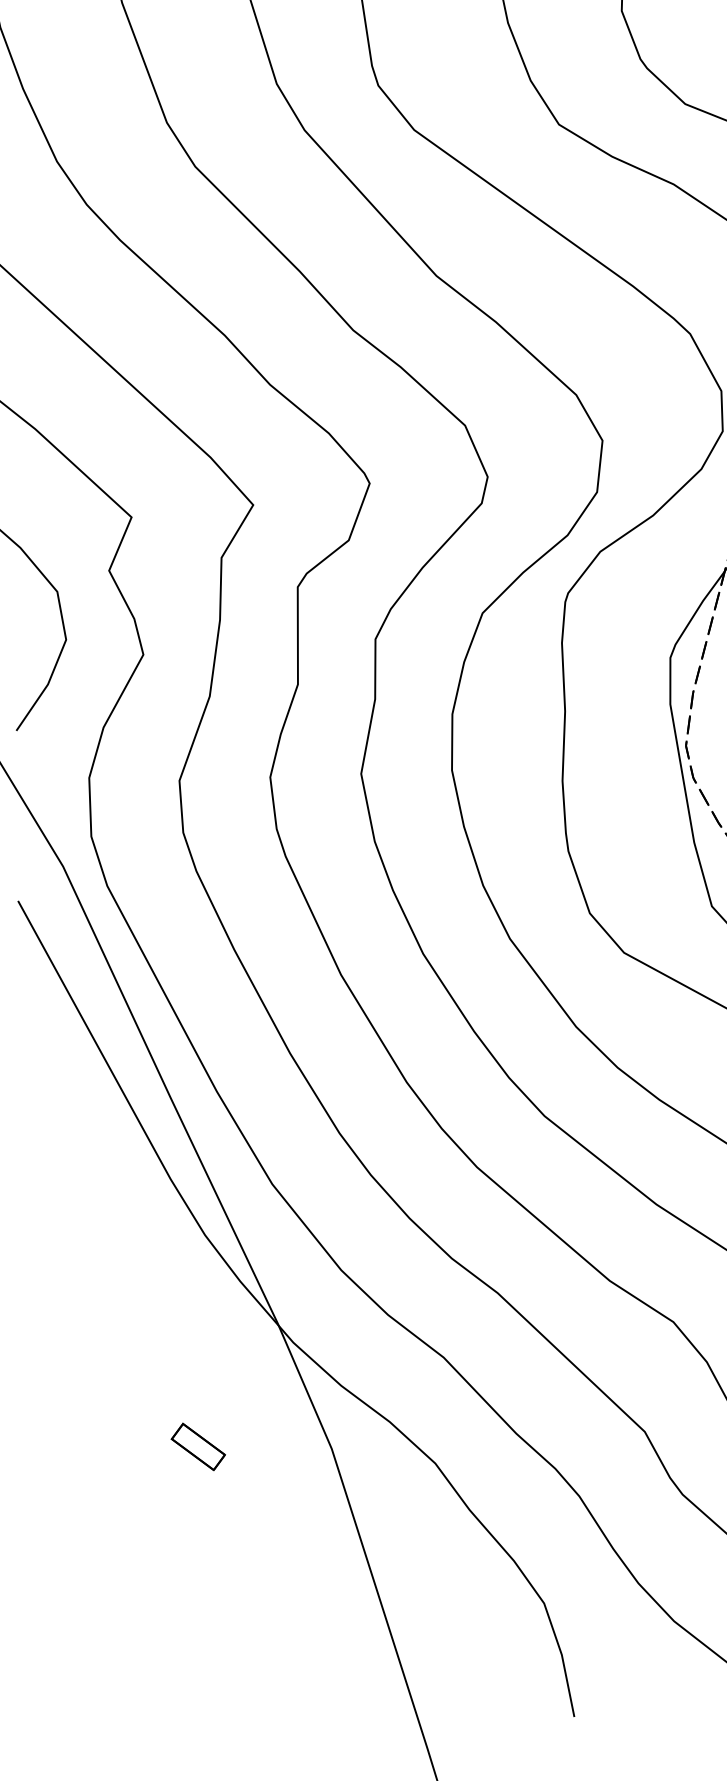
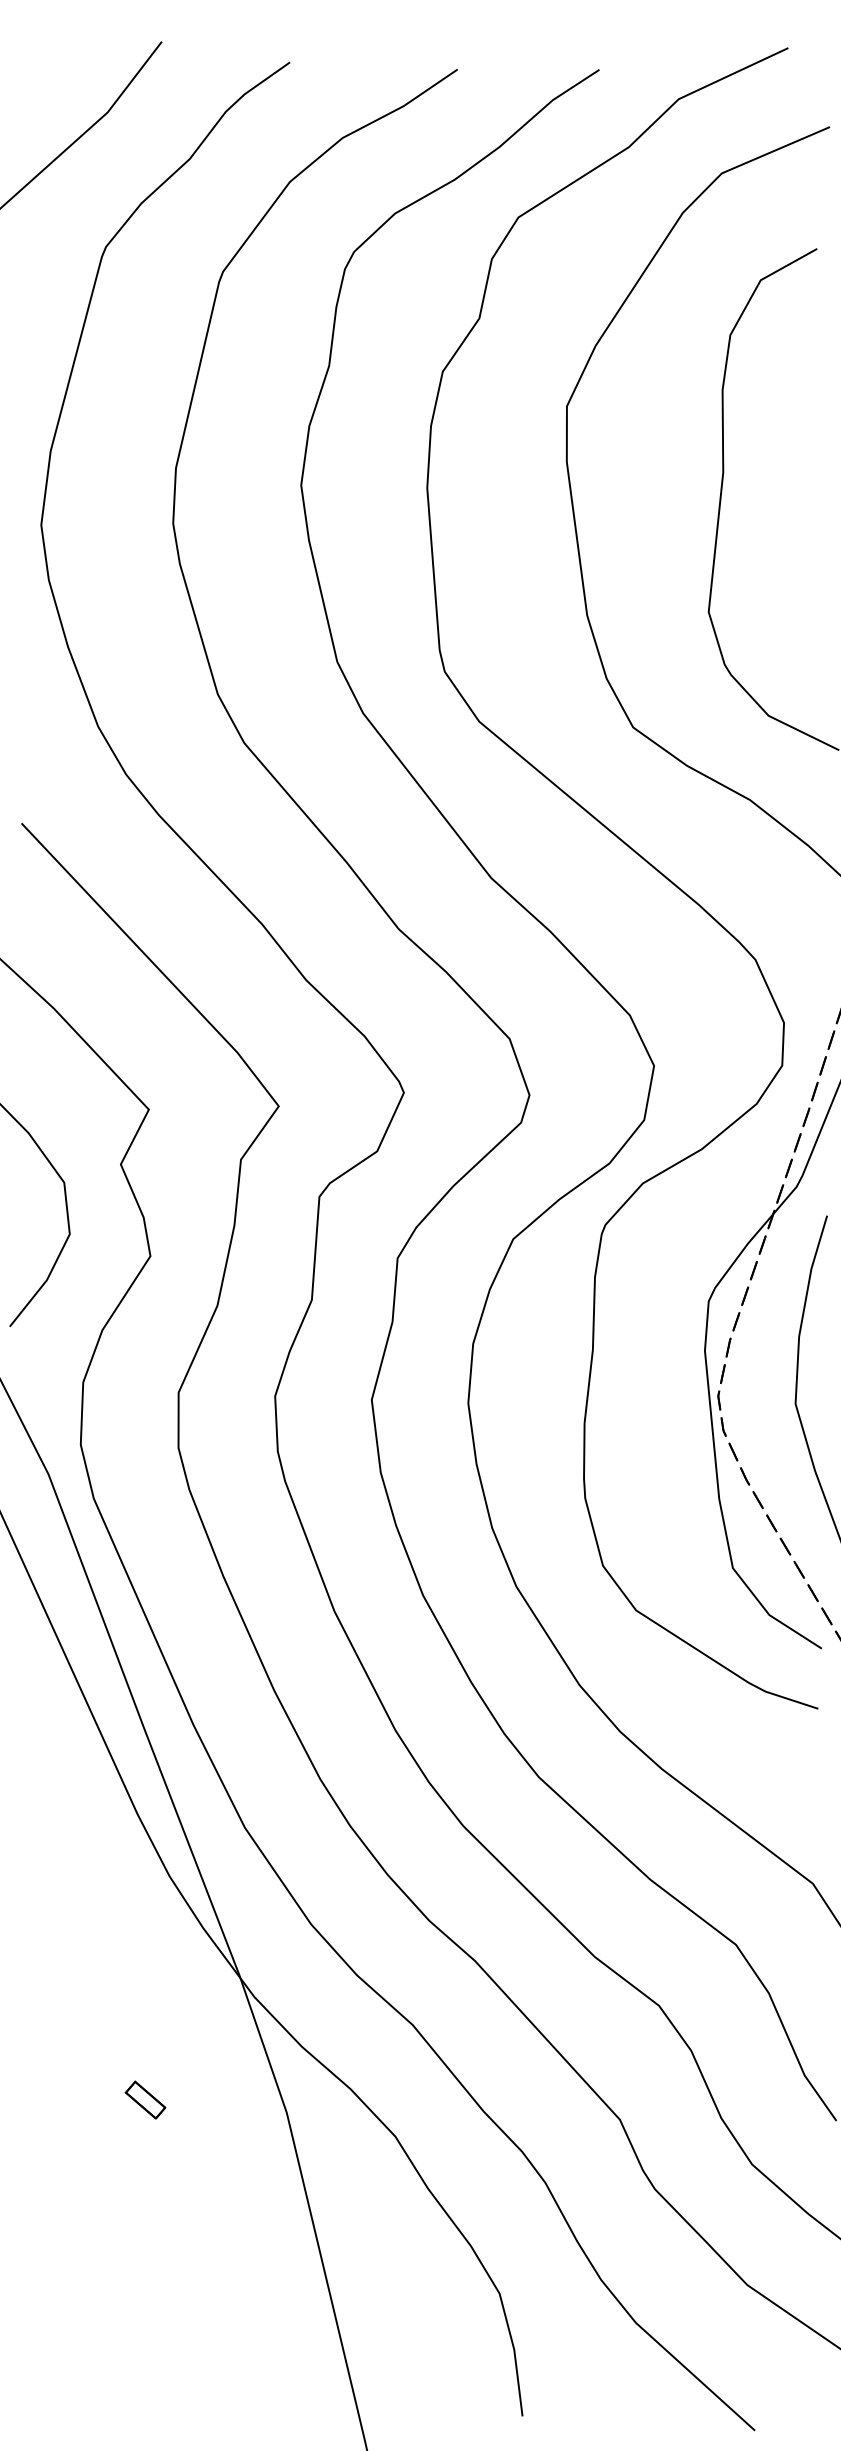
part: (198, 1446) -> (145, 2099), size x0.71

